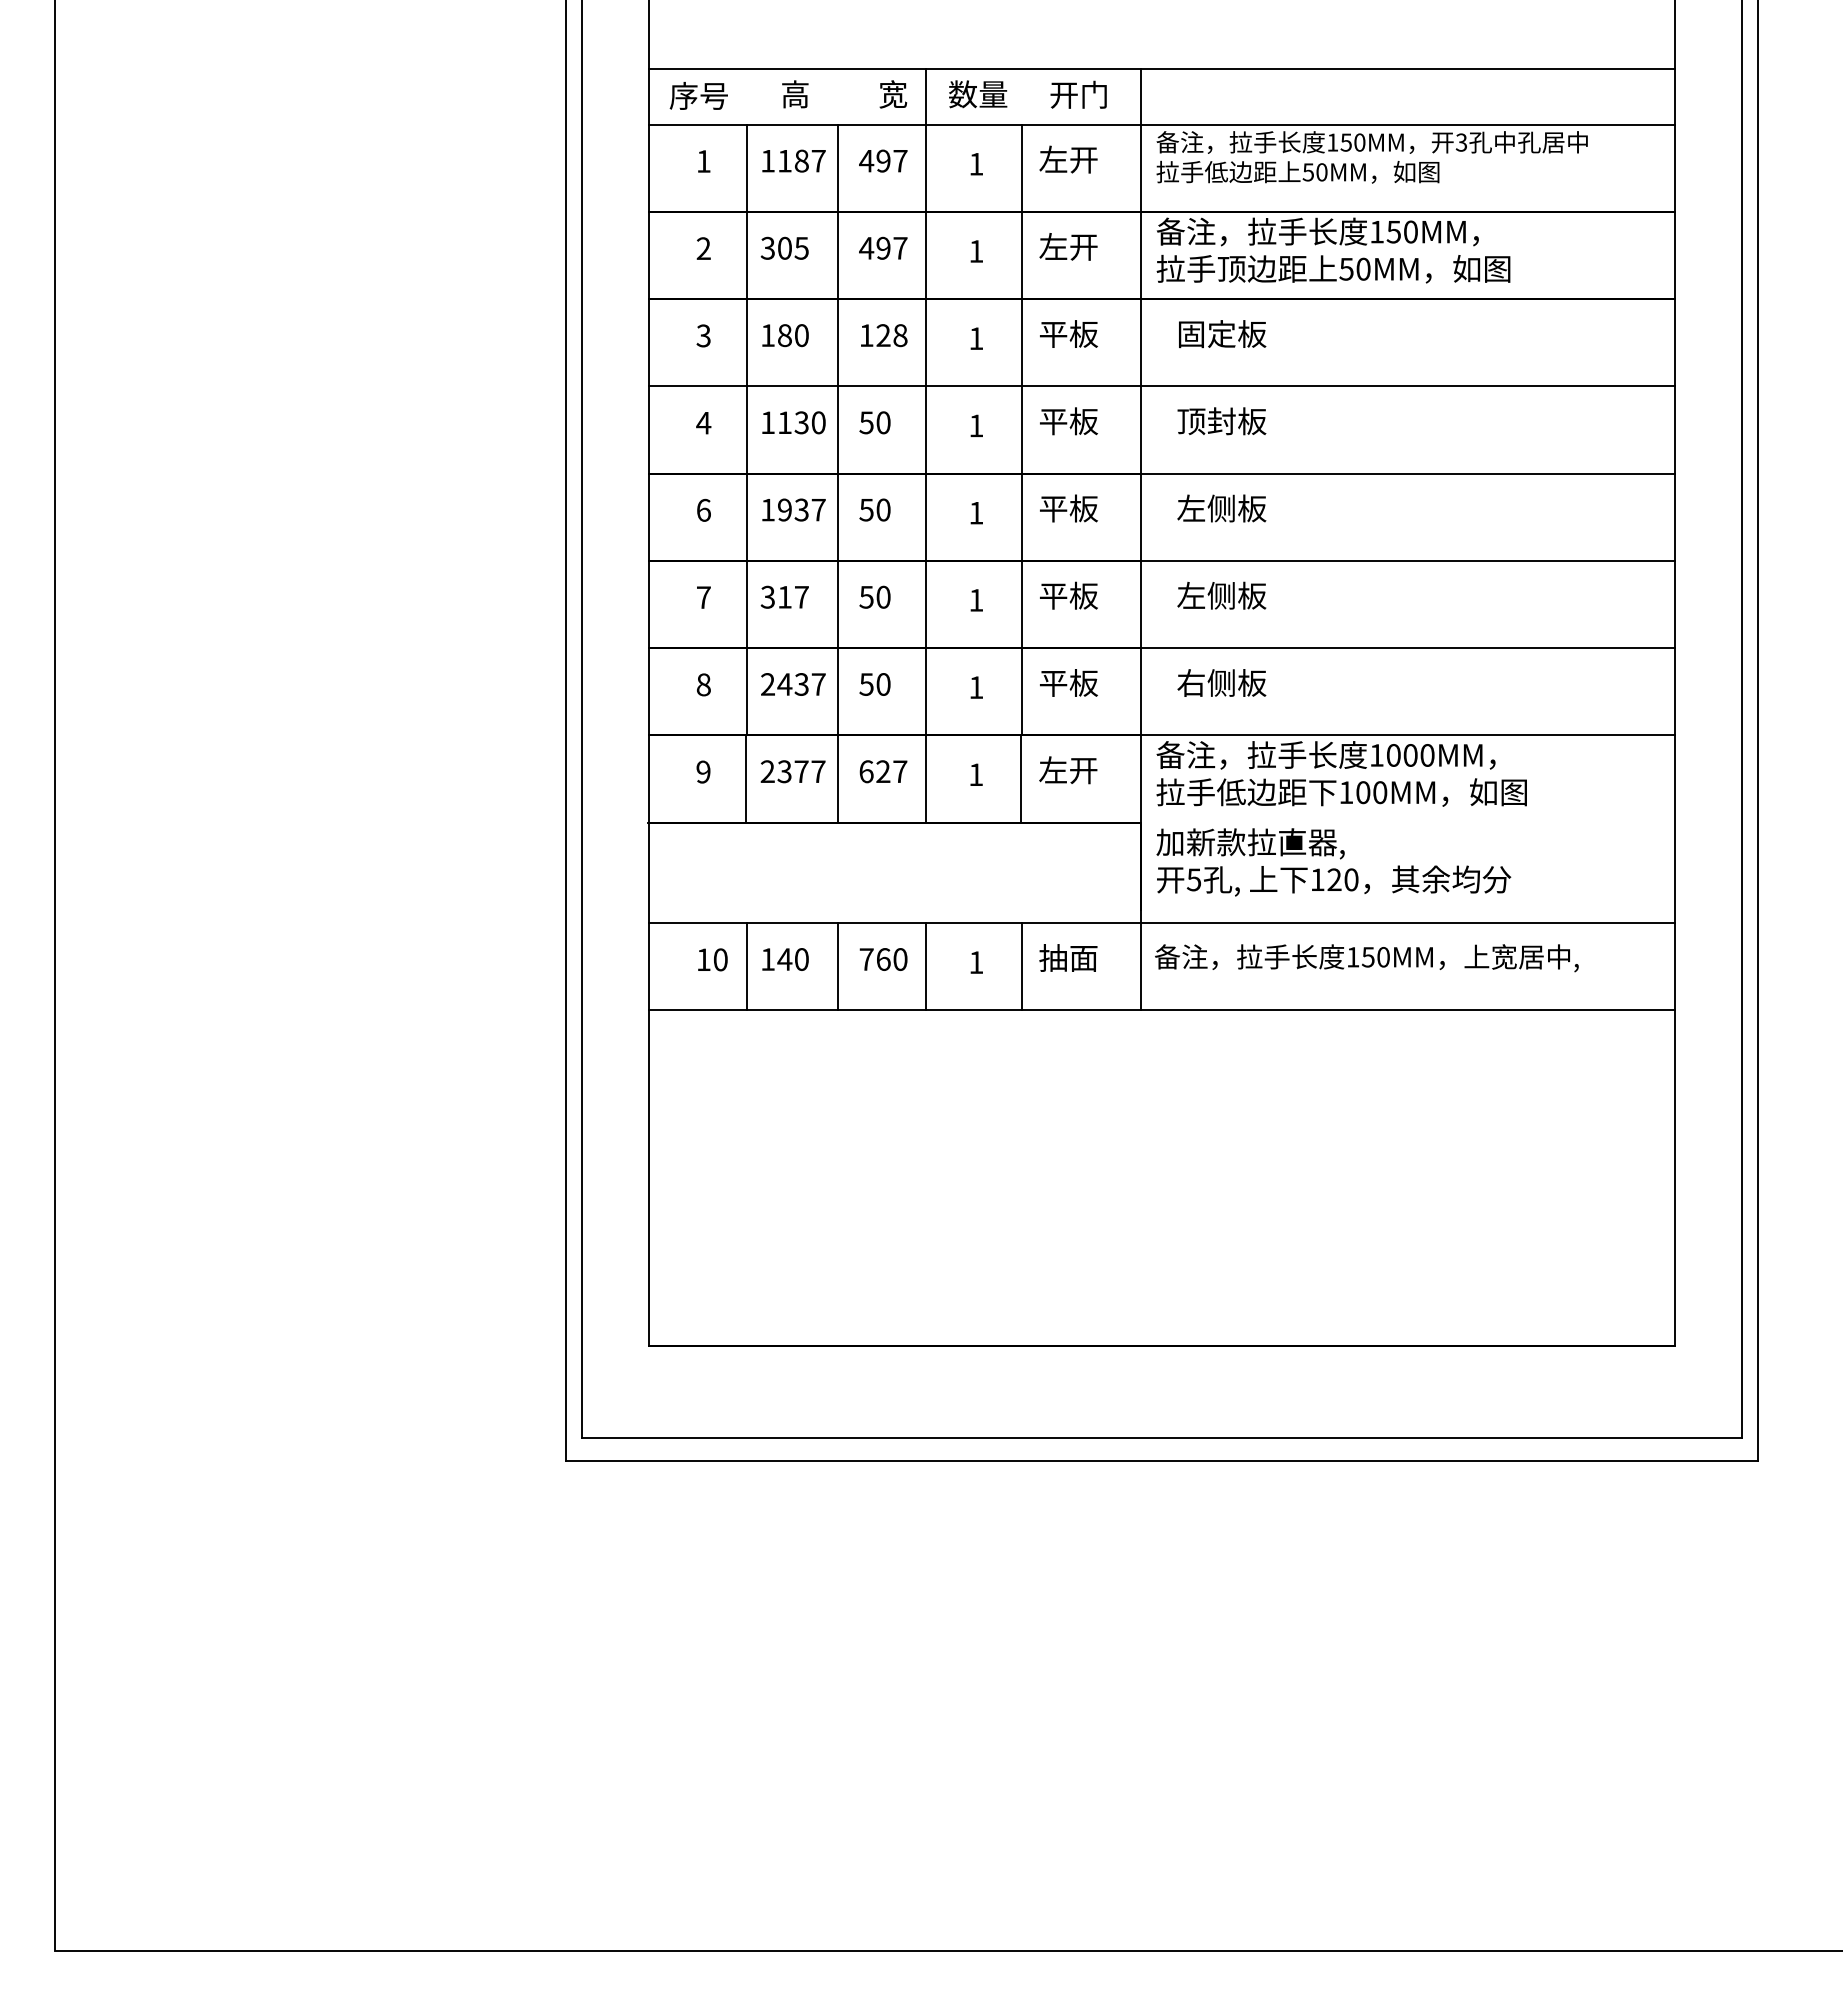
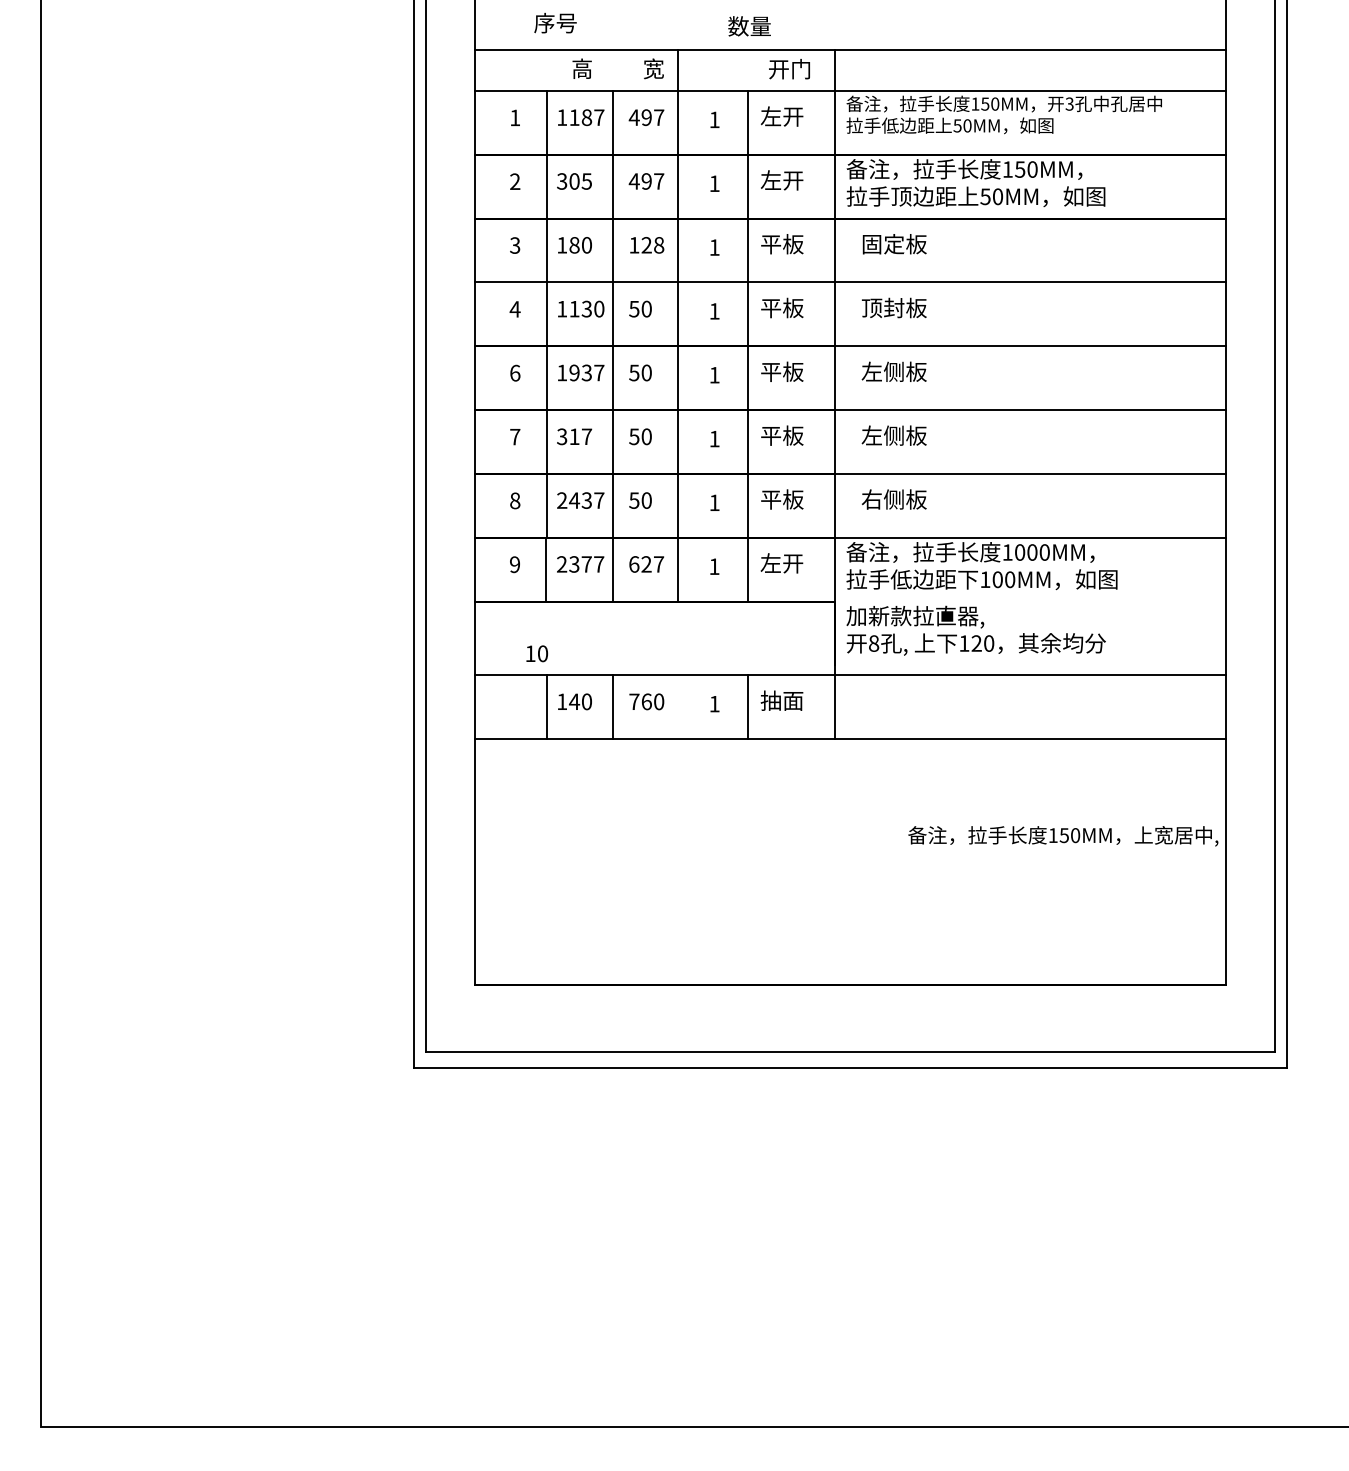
text: (978, 94) -> (749, 26), moved
text: (698, 95) -> (555, 22), moved
text: (1193, 879) -> (873, 643), 5 -> 8
text: (1366, 958) -> (1063, 836), moved
text: (712, 959) -> (536, 653), moved
line: (926, 966) -> (678, 706), removed

